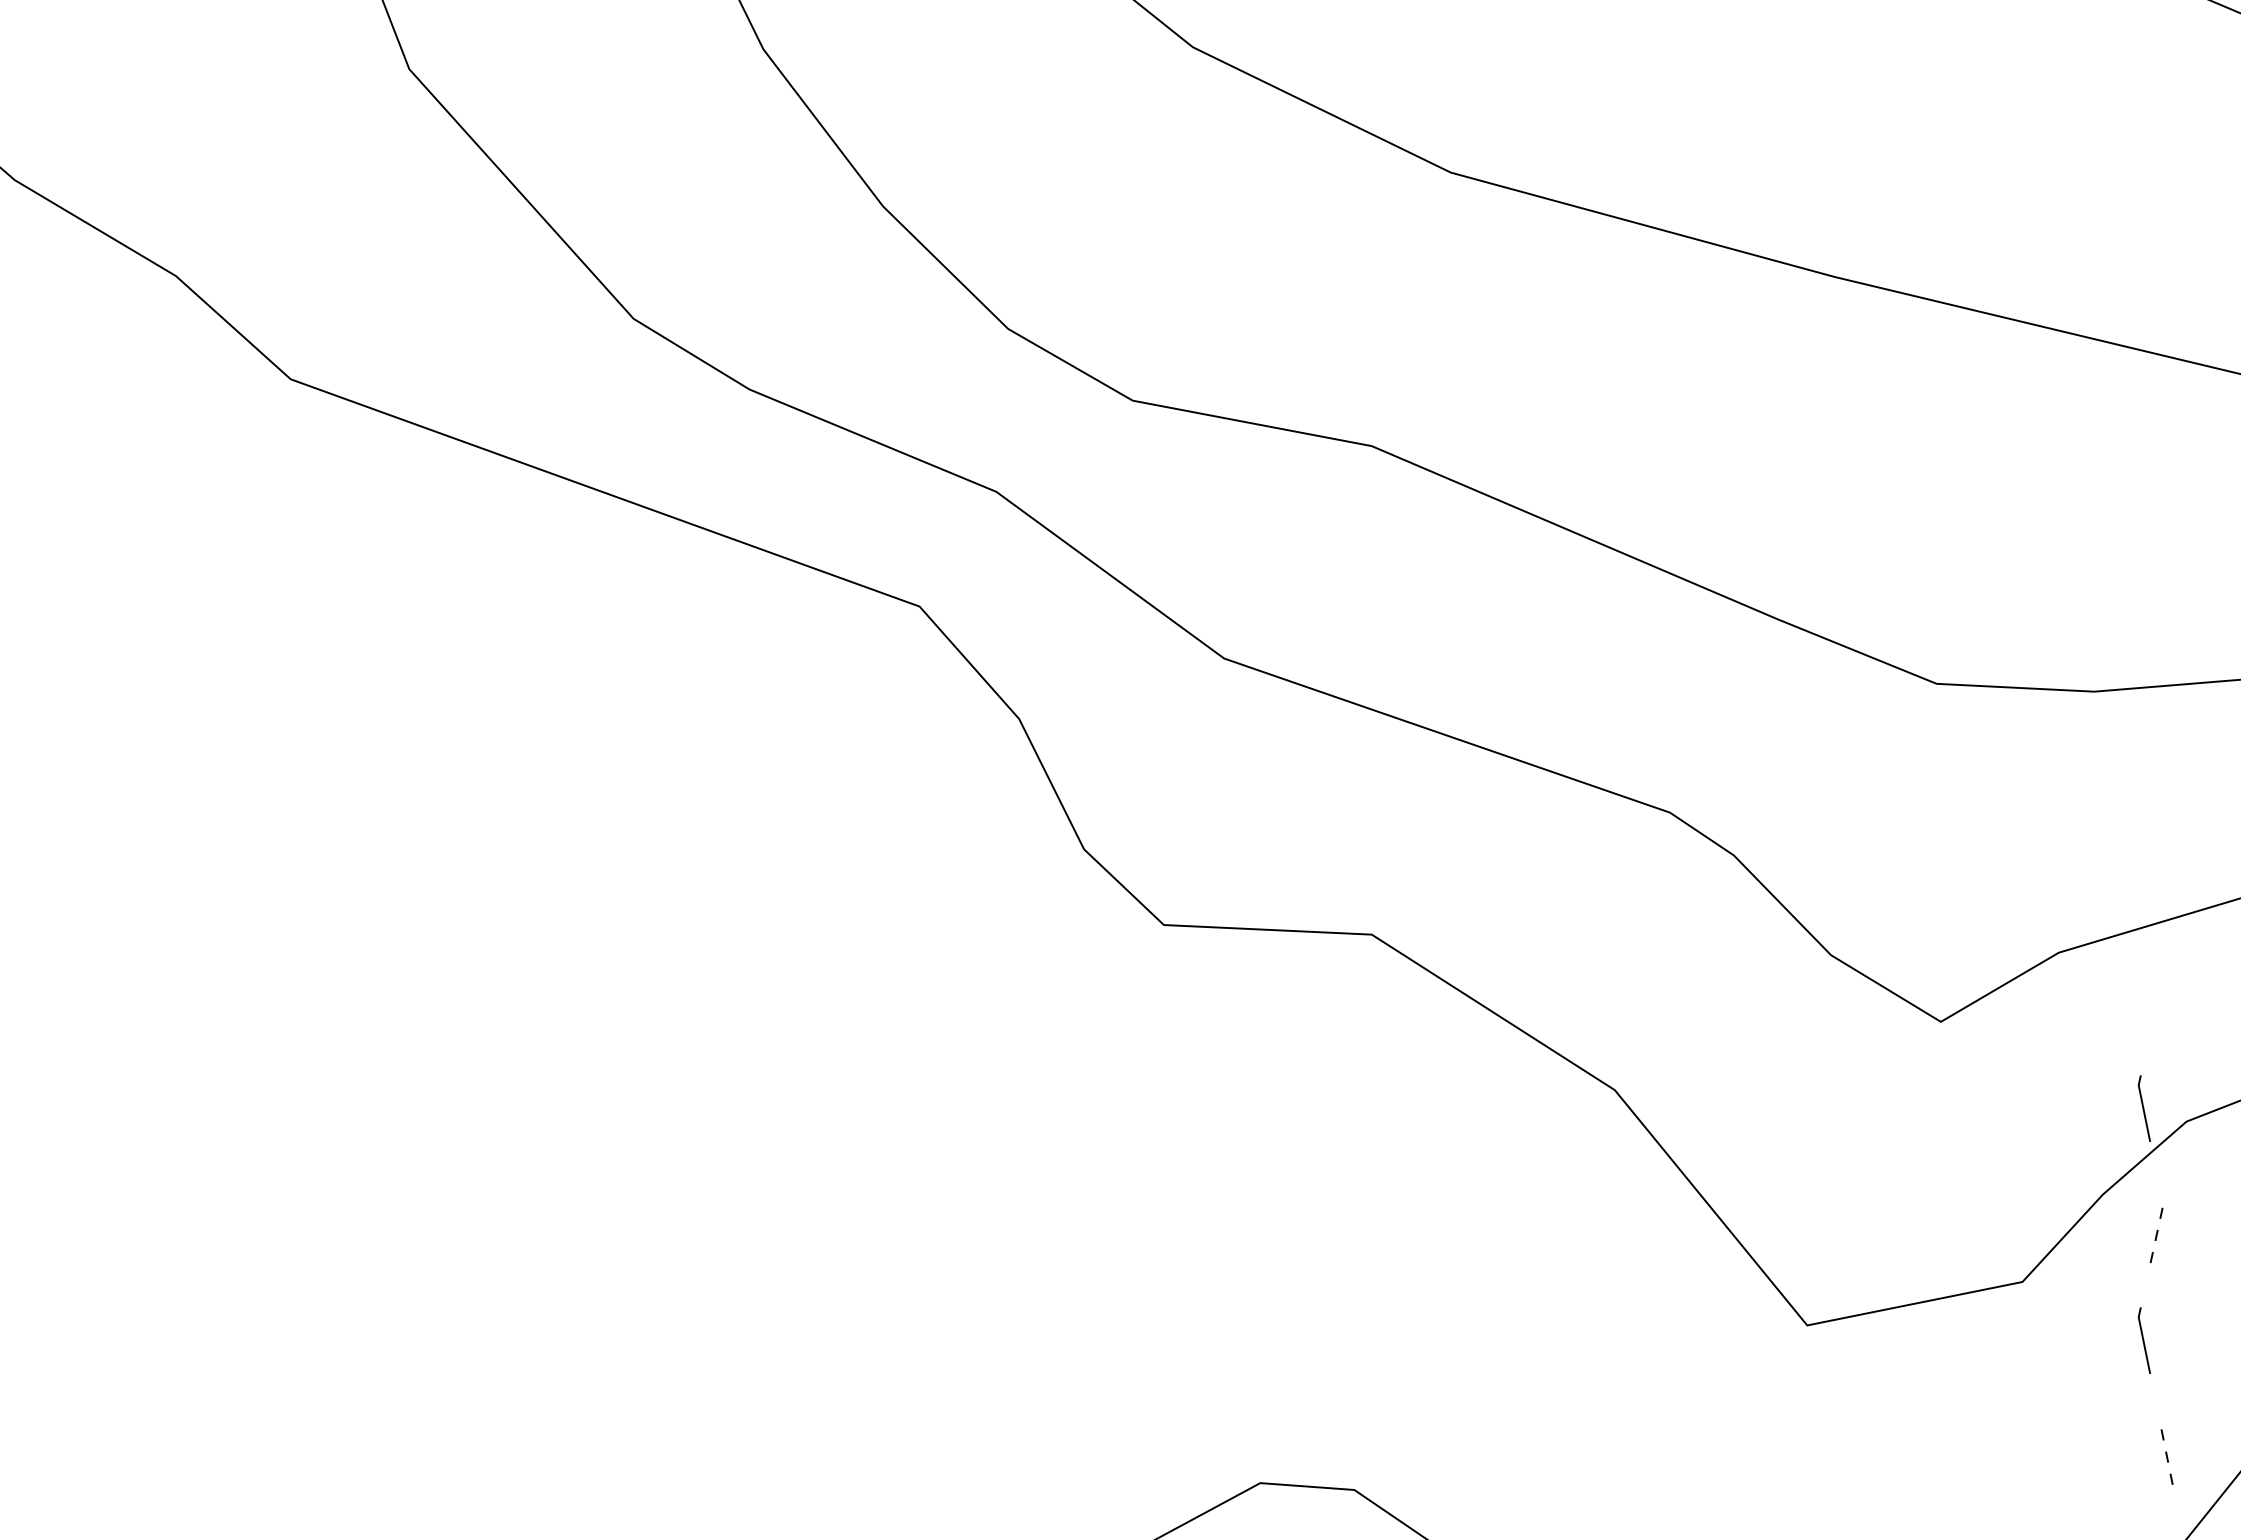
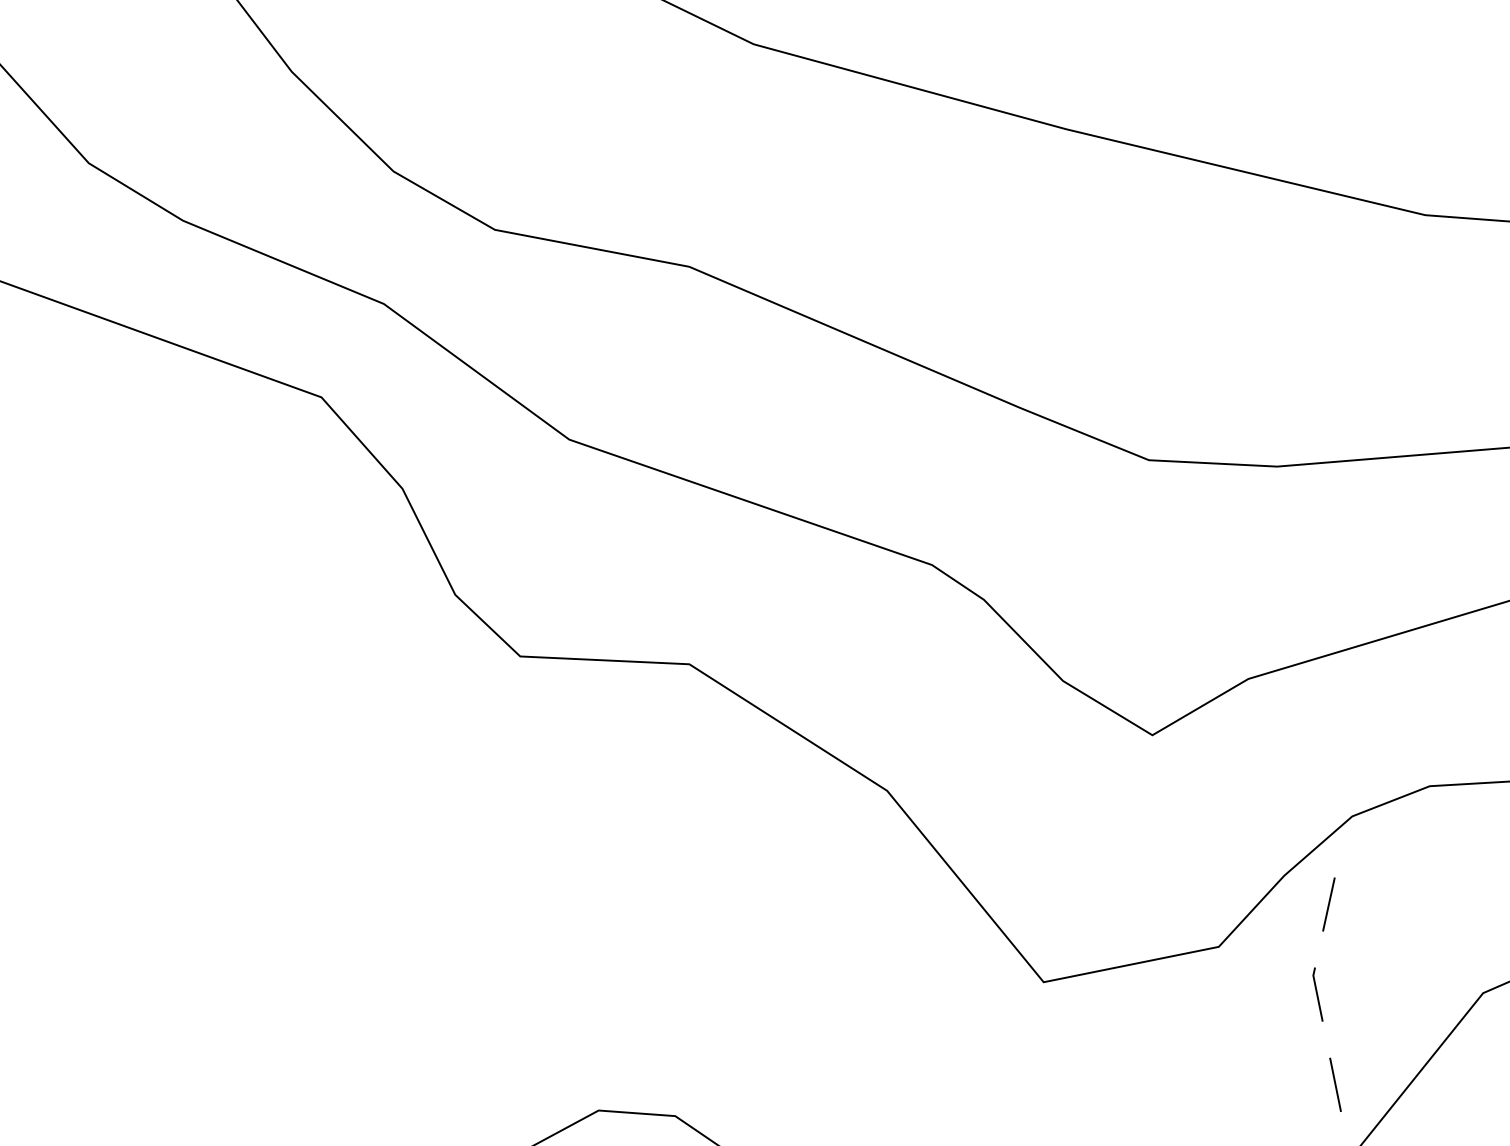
line: (2143, 1108) -> (1317, 805), removed
line: (2157, 1229) -> (1328, 904), dashed -> solid
line: (2165, 1451) -> (1335, 1084), dashed -> solid

